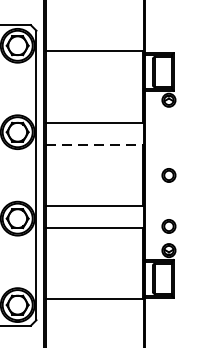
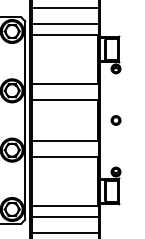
line: (93, 12) -> (64, 8), added
line: (93, 34) -> (64, 23), added
line: (95, 144) -> (65, 99), dashed -> solid
part: (168, 226) -> (115, 155), removed
line: (93, 316) -> (64, 217), added
line: (93, 338) -> (64, 232), added

